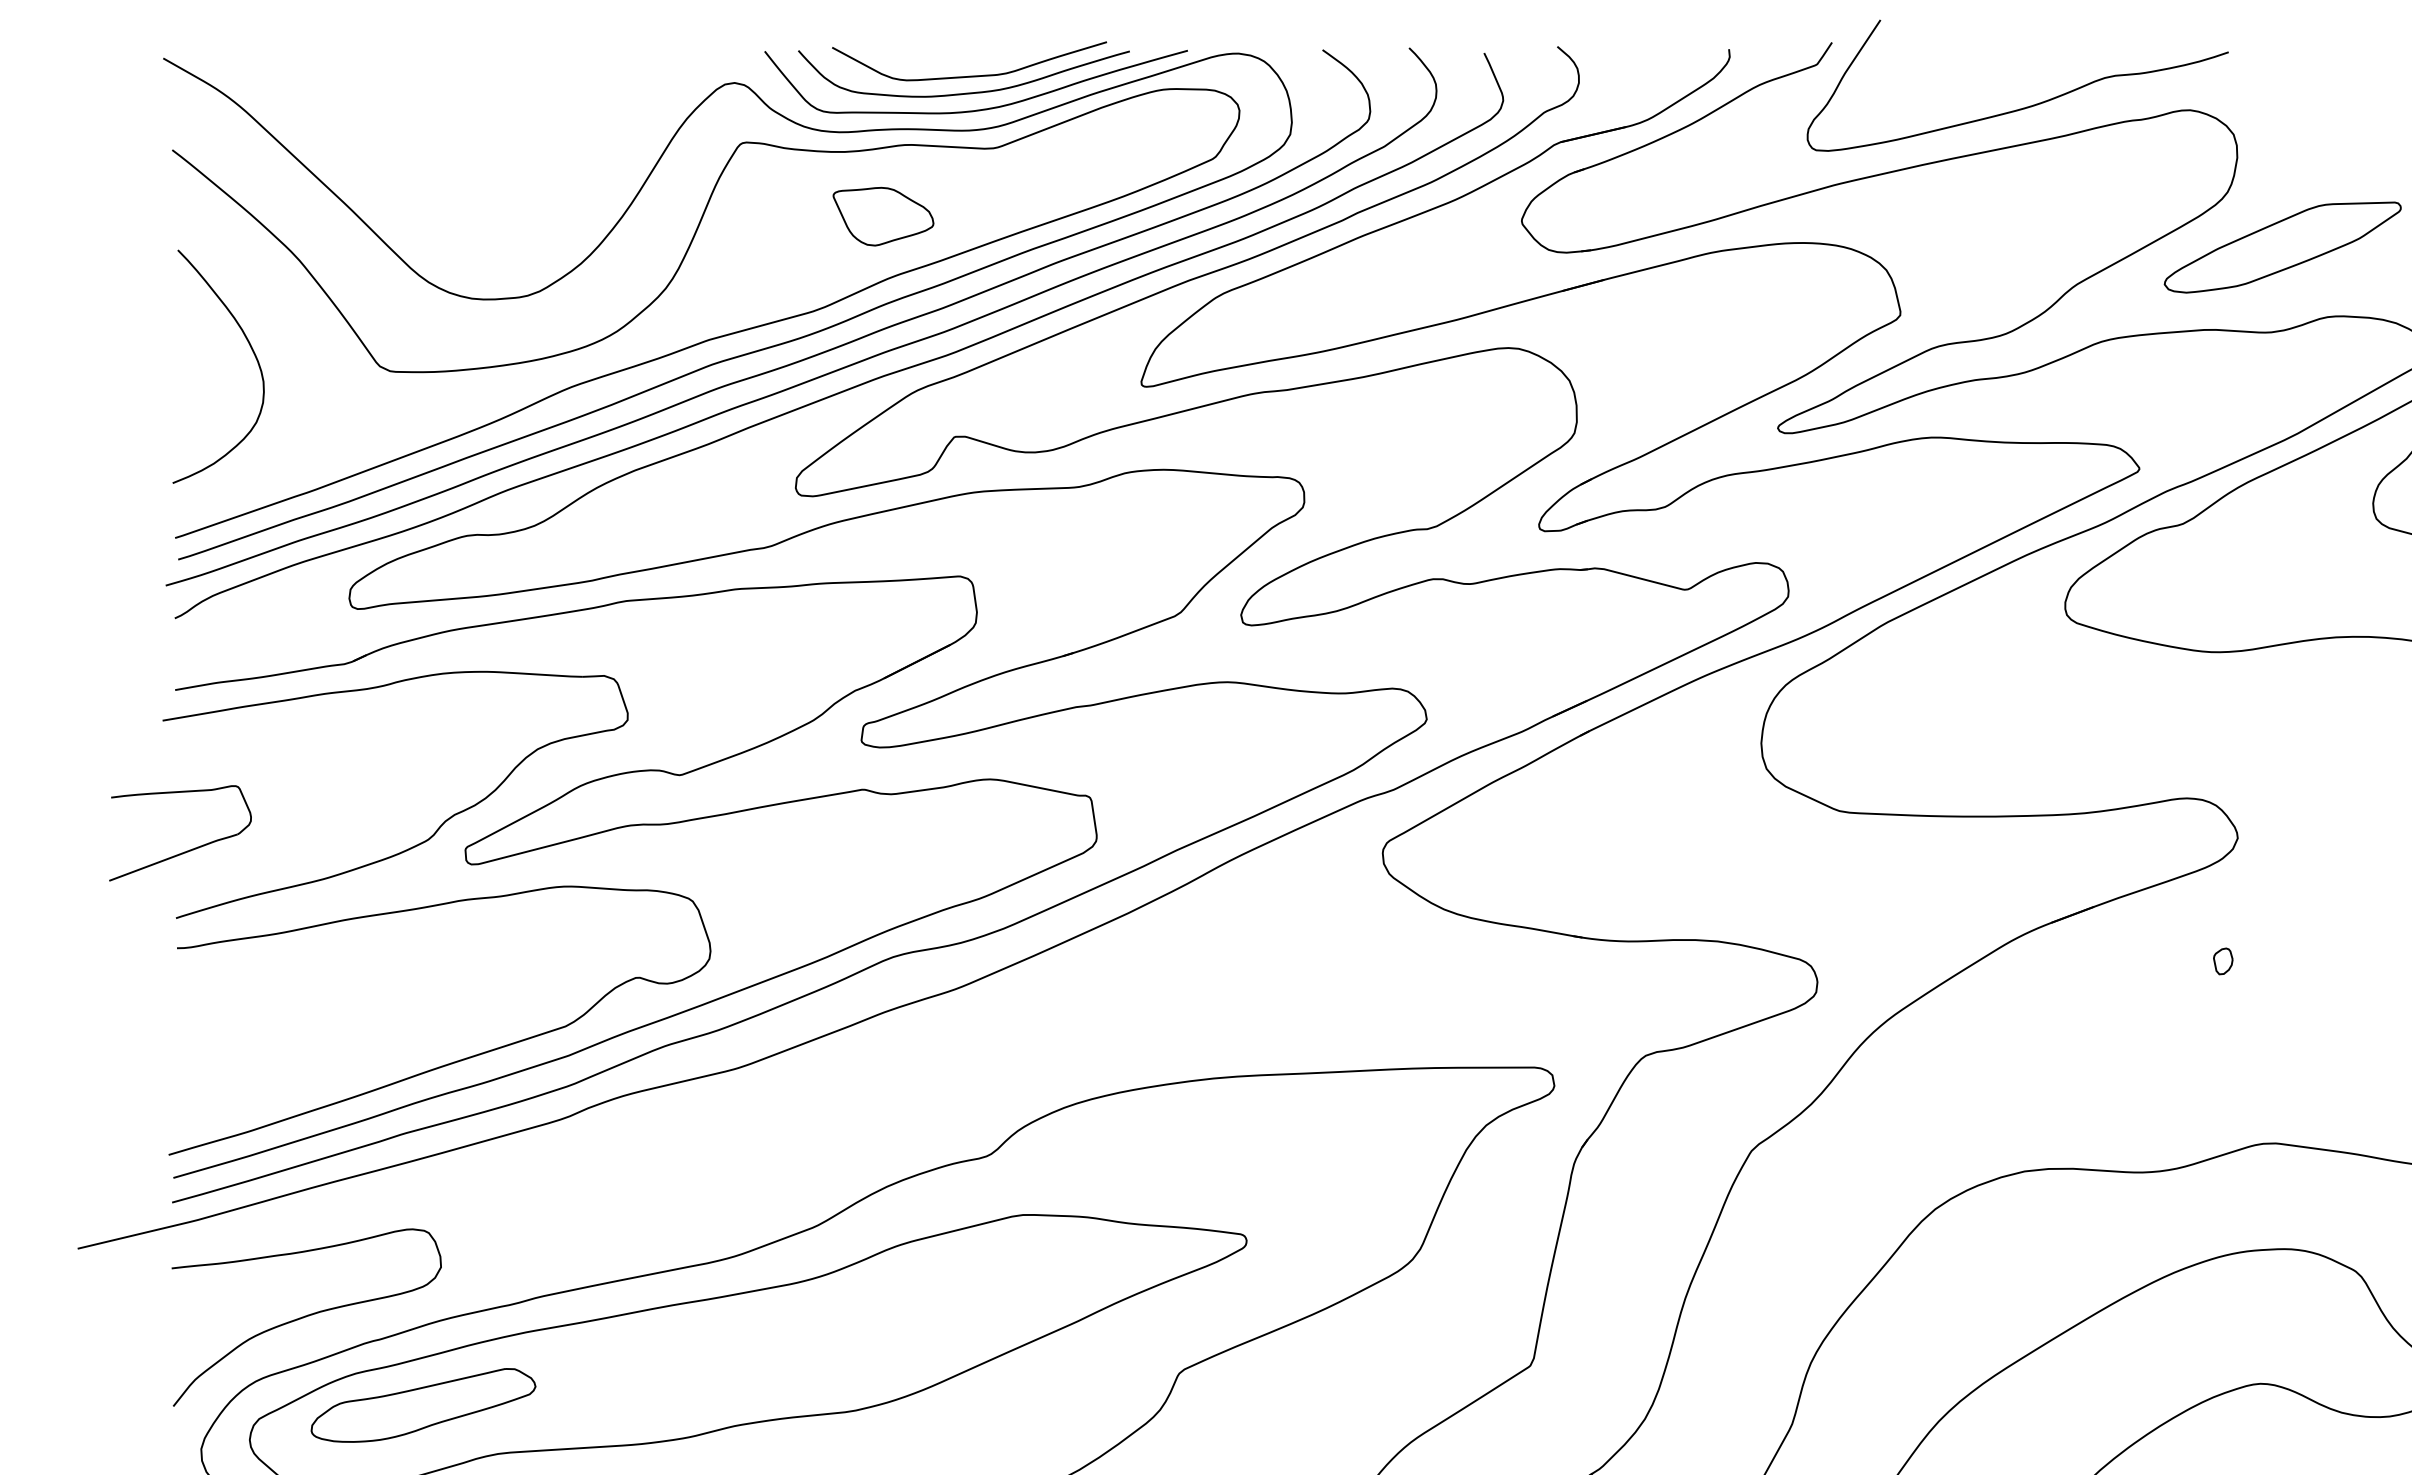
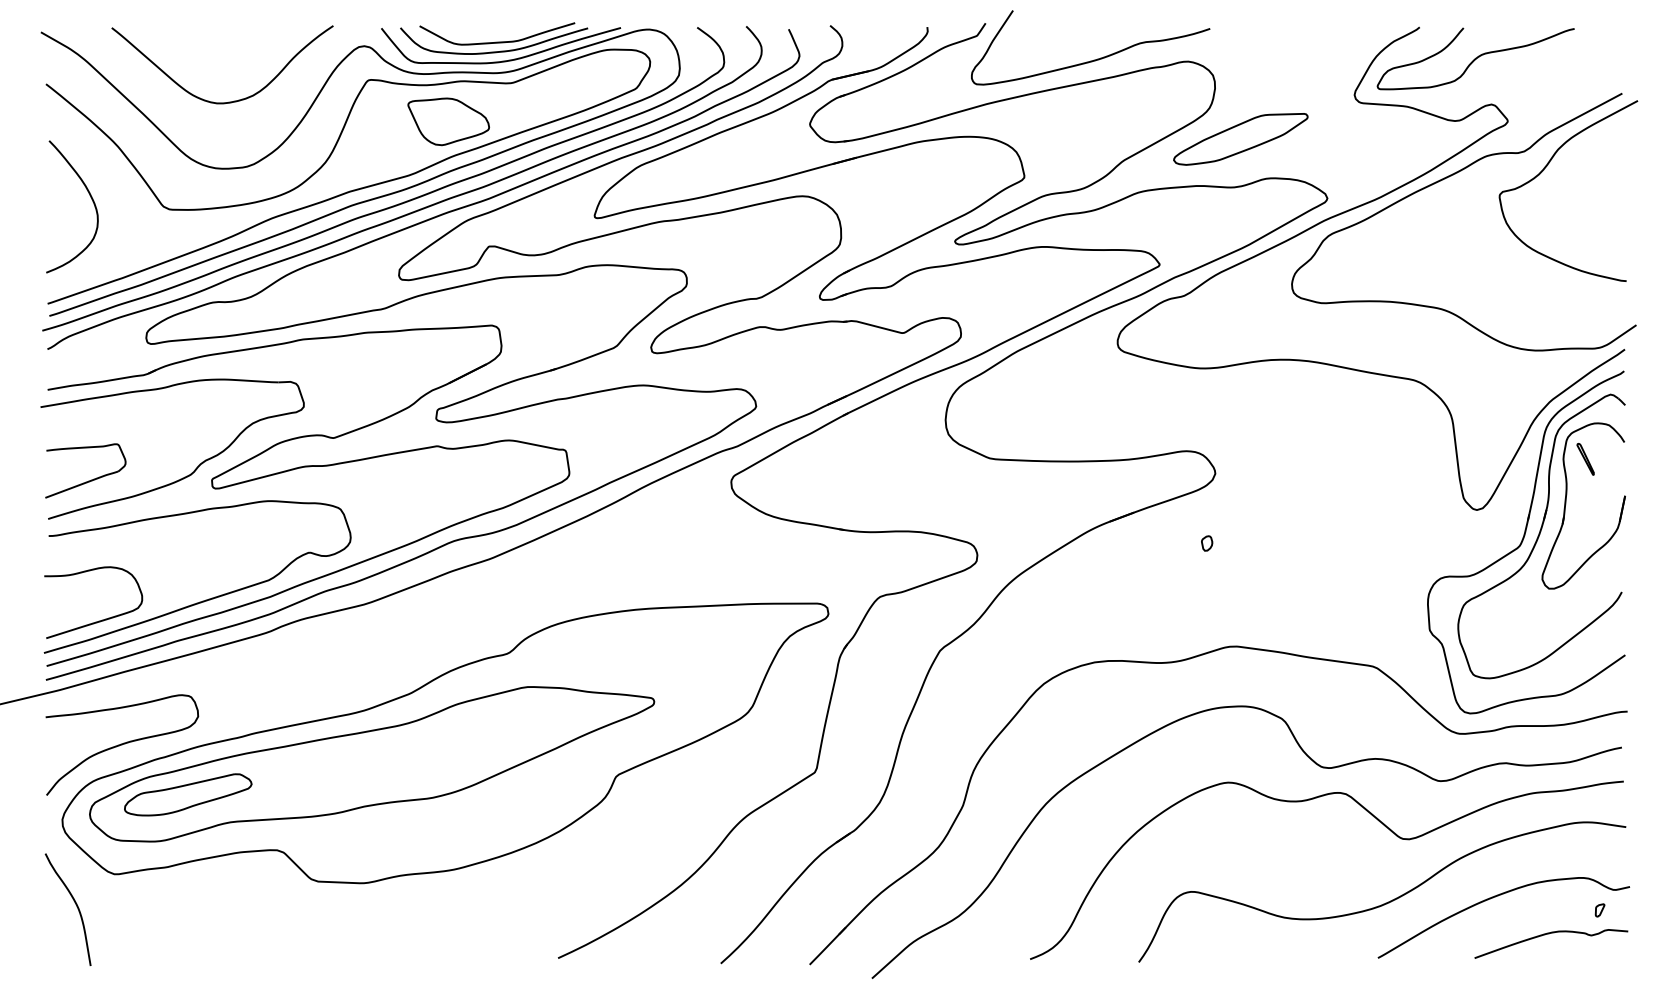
curve: (494, 180) -> (228, 101), added
part: (883, 215) -> (448, 121), size x1.43
part: (185, 850) -> (88, 480), moved
curve: (264, 1097) -> (98, 620), added

